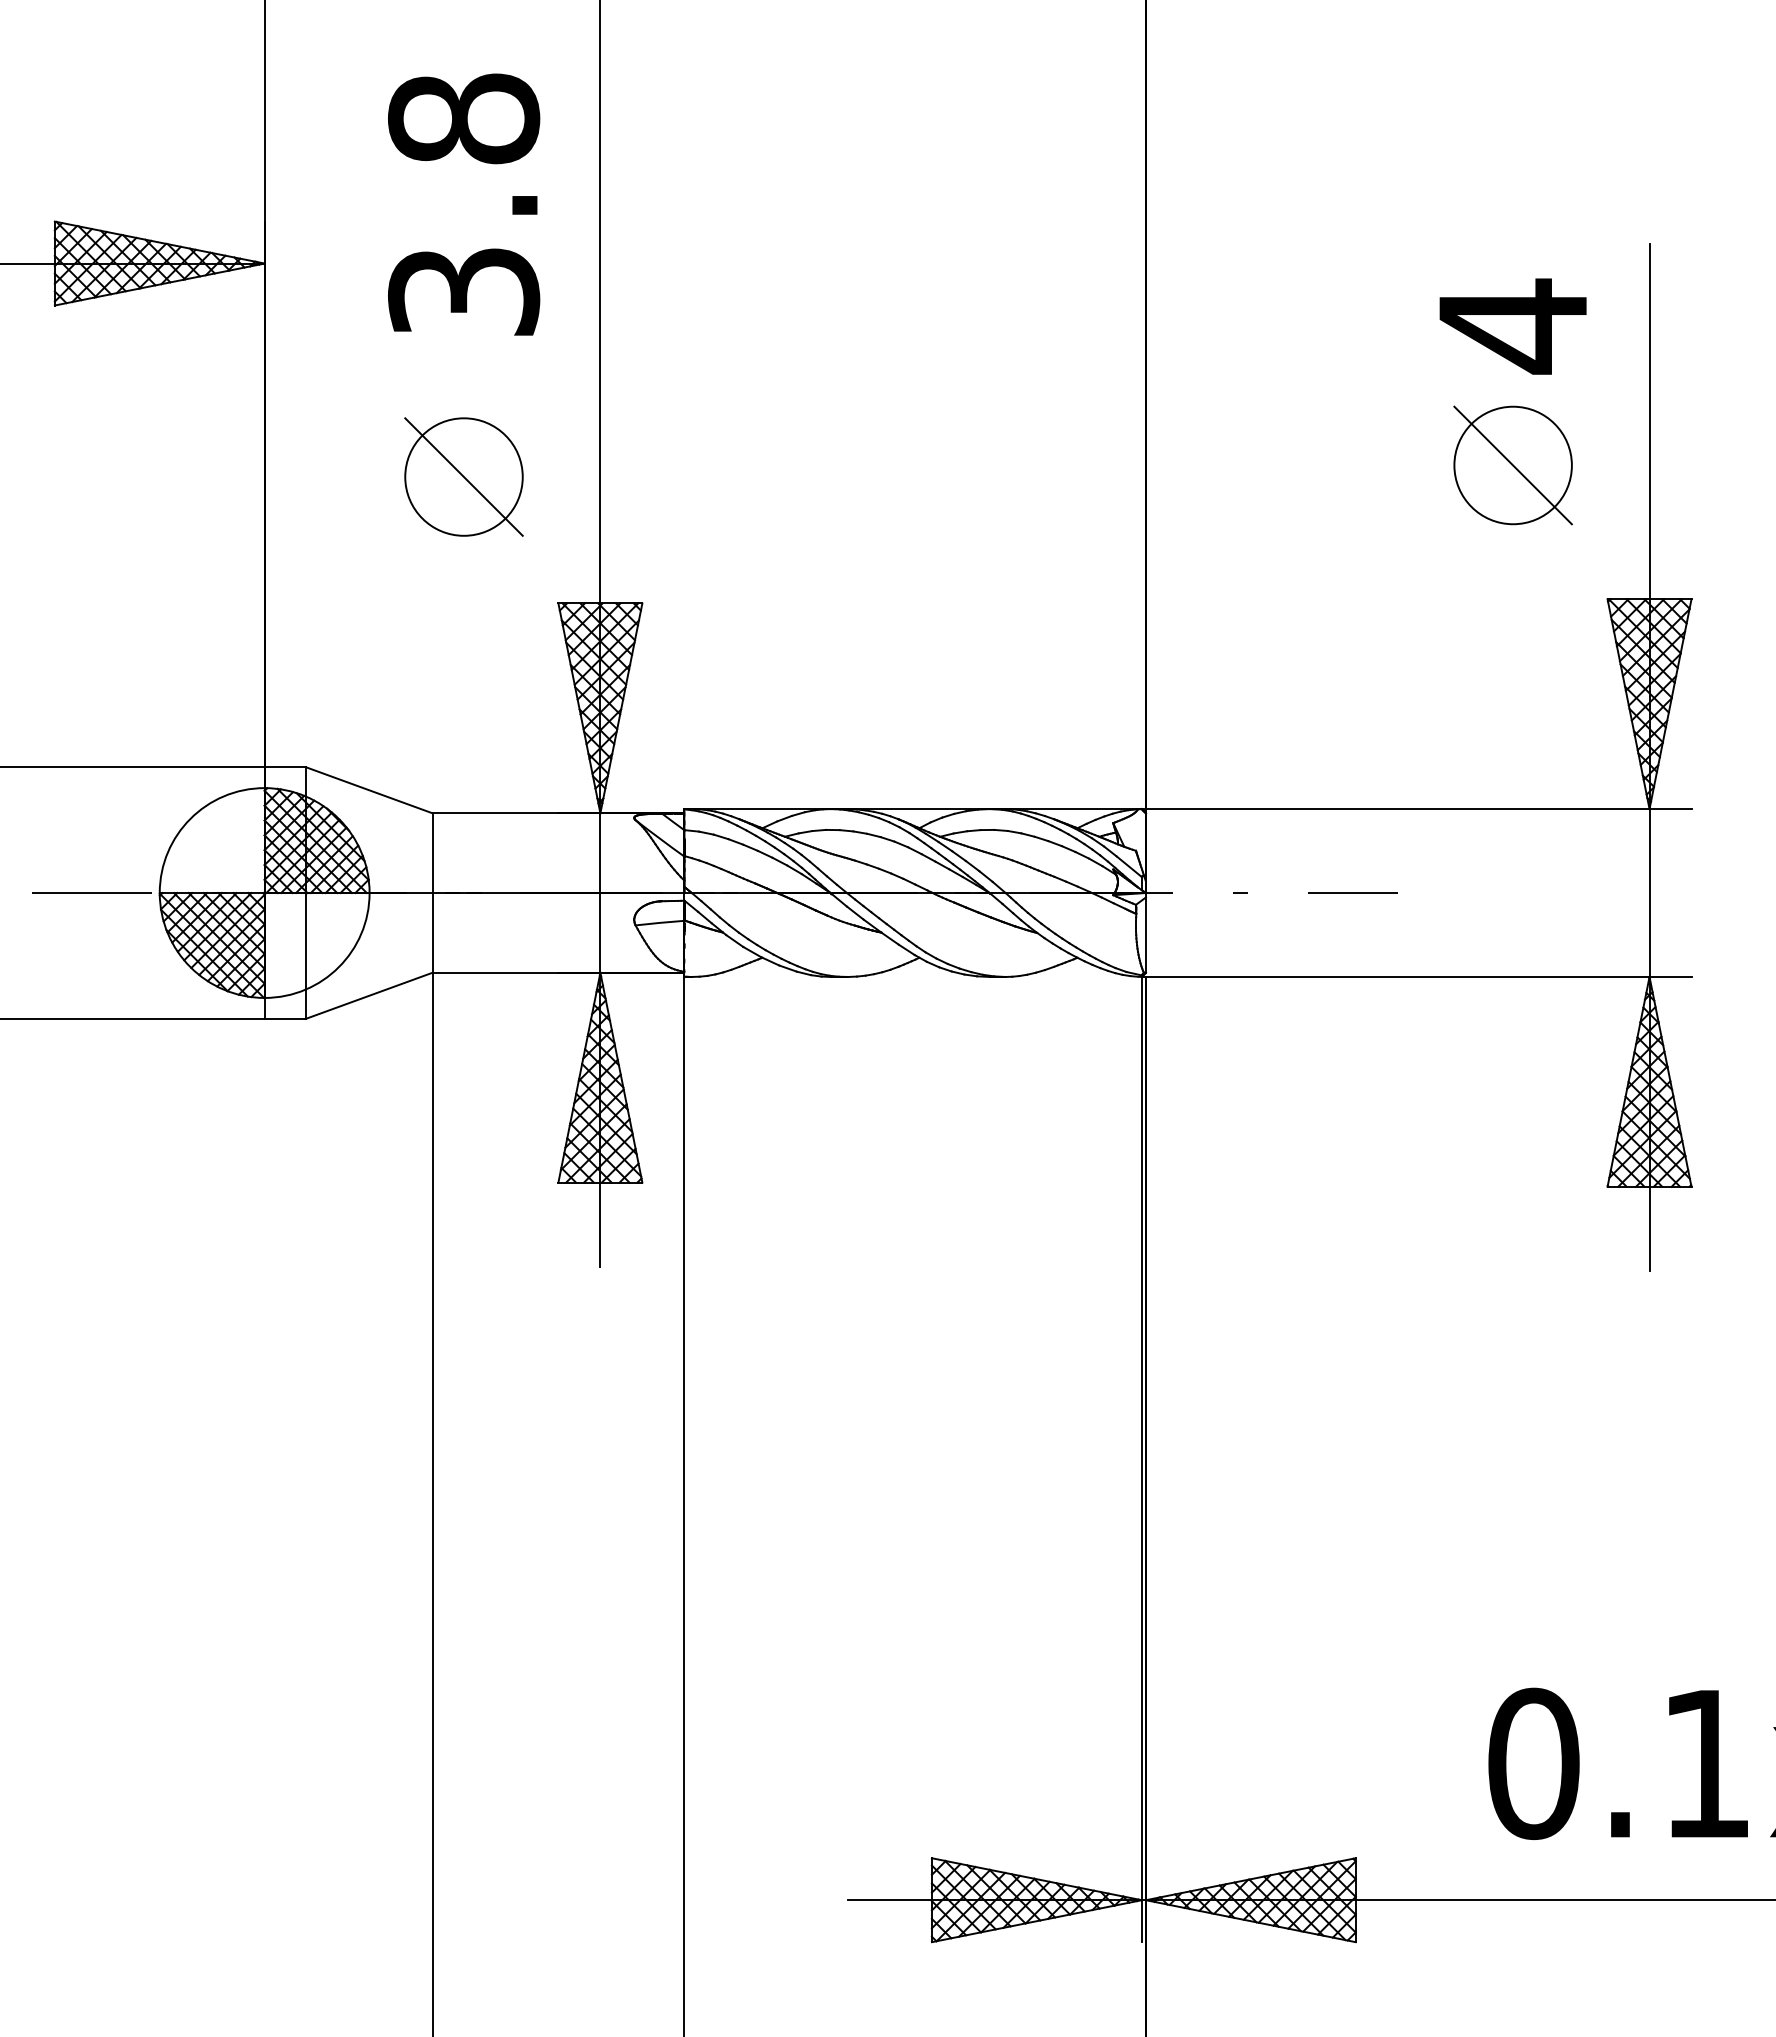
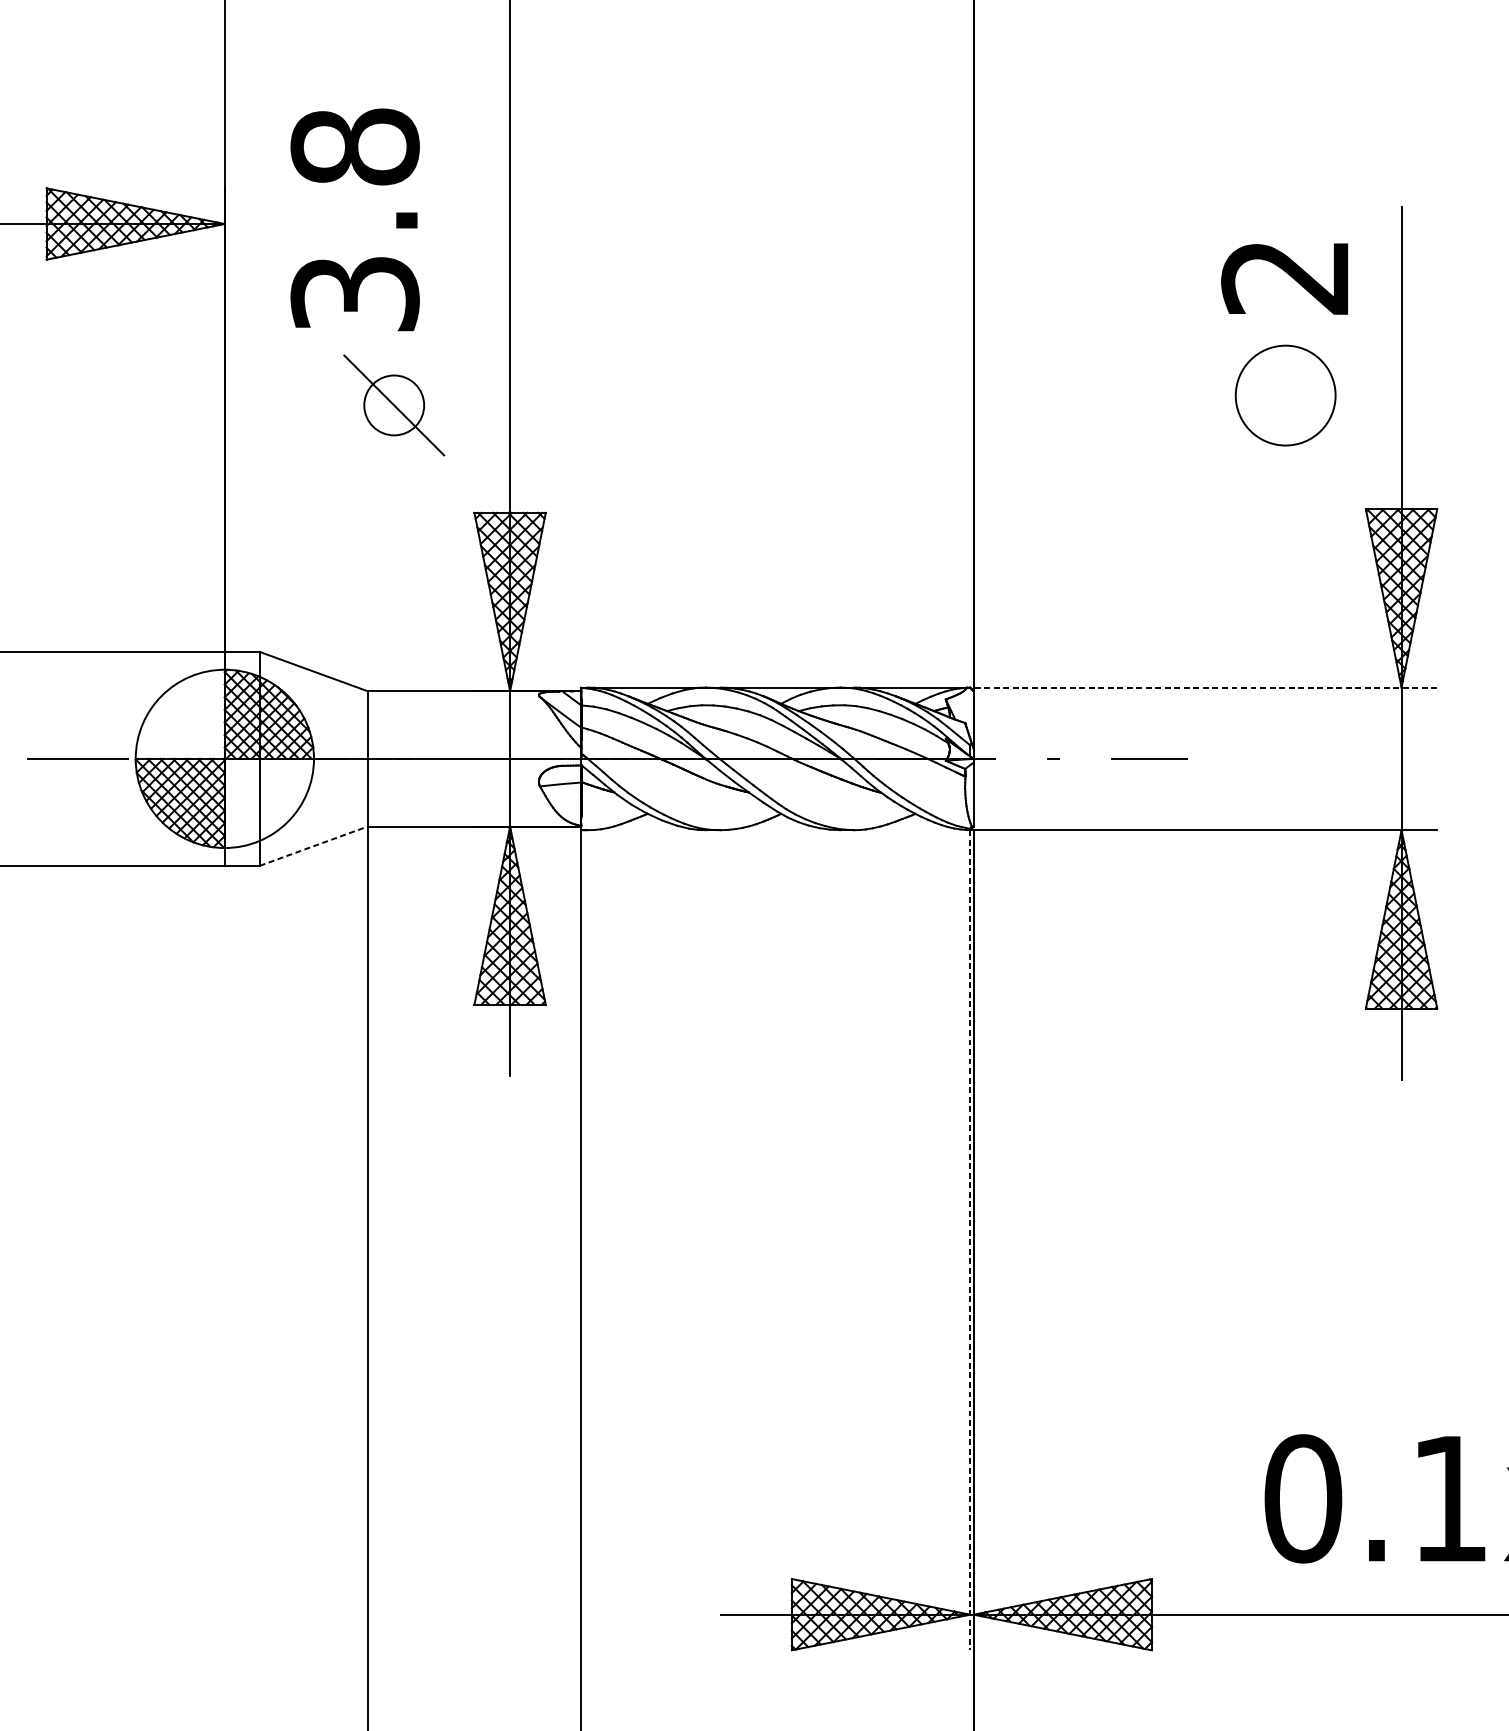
text: (464, 204) -> (355, 219), moved
text: (1511, 326) -> (1284, 277), 4 -> 2
line: (1512, 465) -> (1285, 395), removed
circle: (463, 476) -> (393, 404), size x0.6
line: (1416, 809) -> (1203, 687), solid -> dashed
line: (369, 995) -> (313, 845), solid -> dashed
line: (1141, 1459) -> (969, 1240), solid -> dashed

